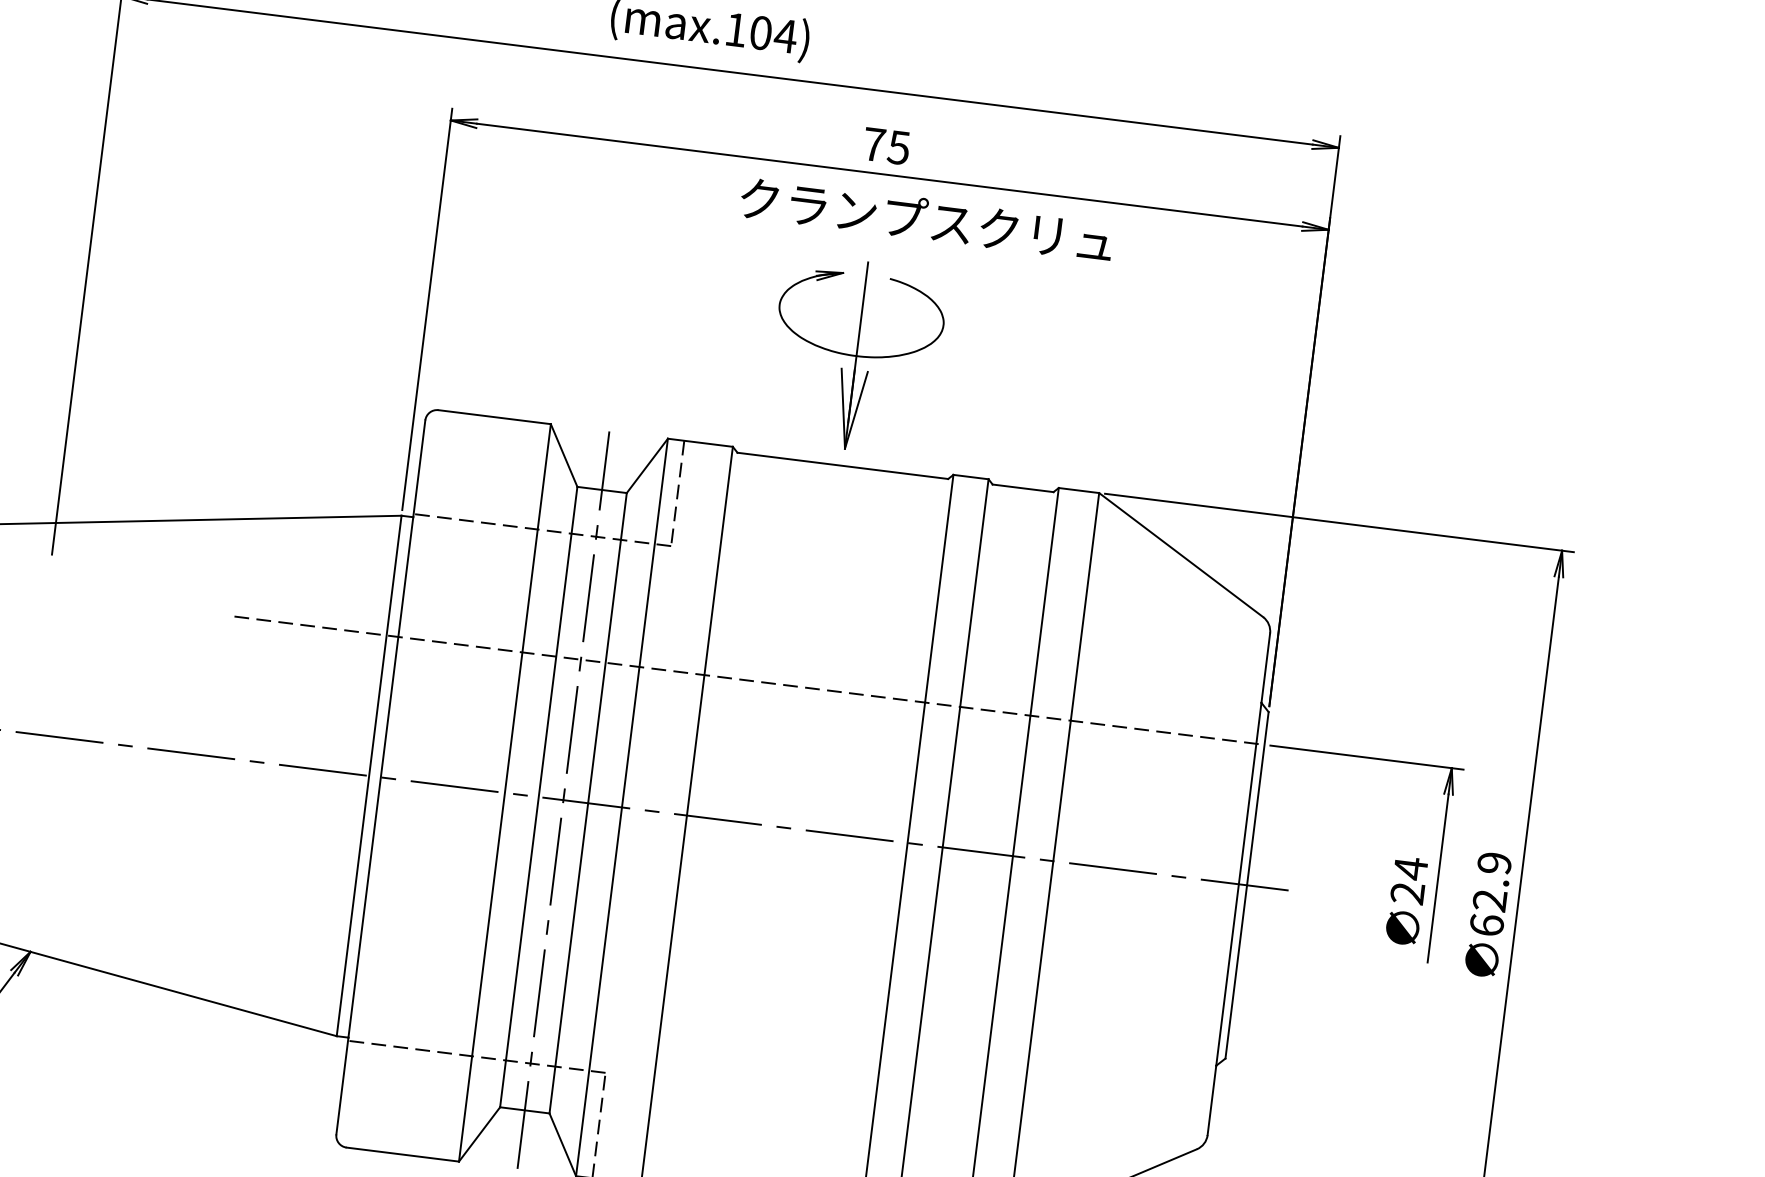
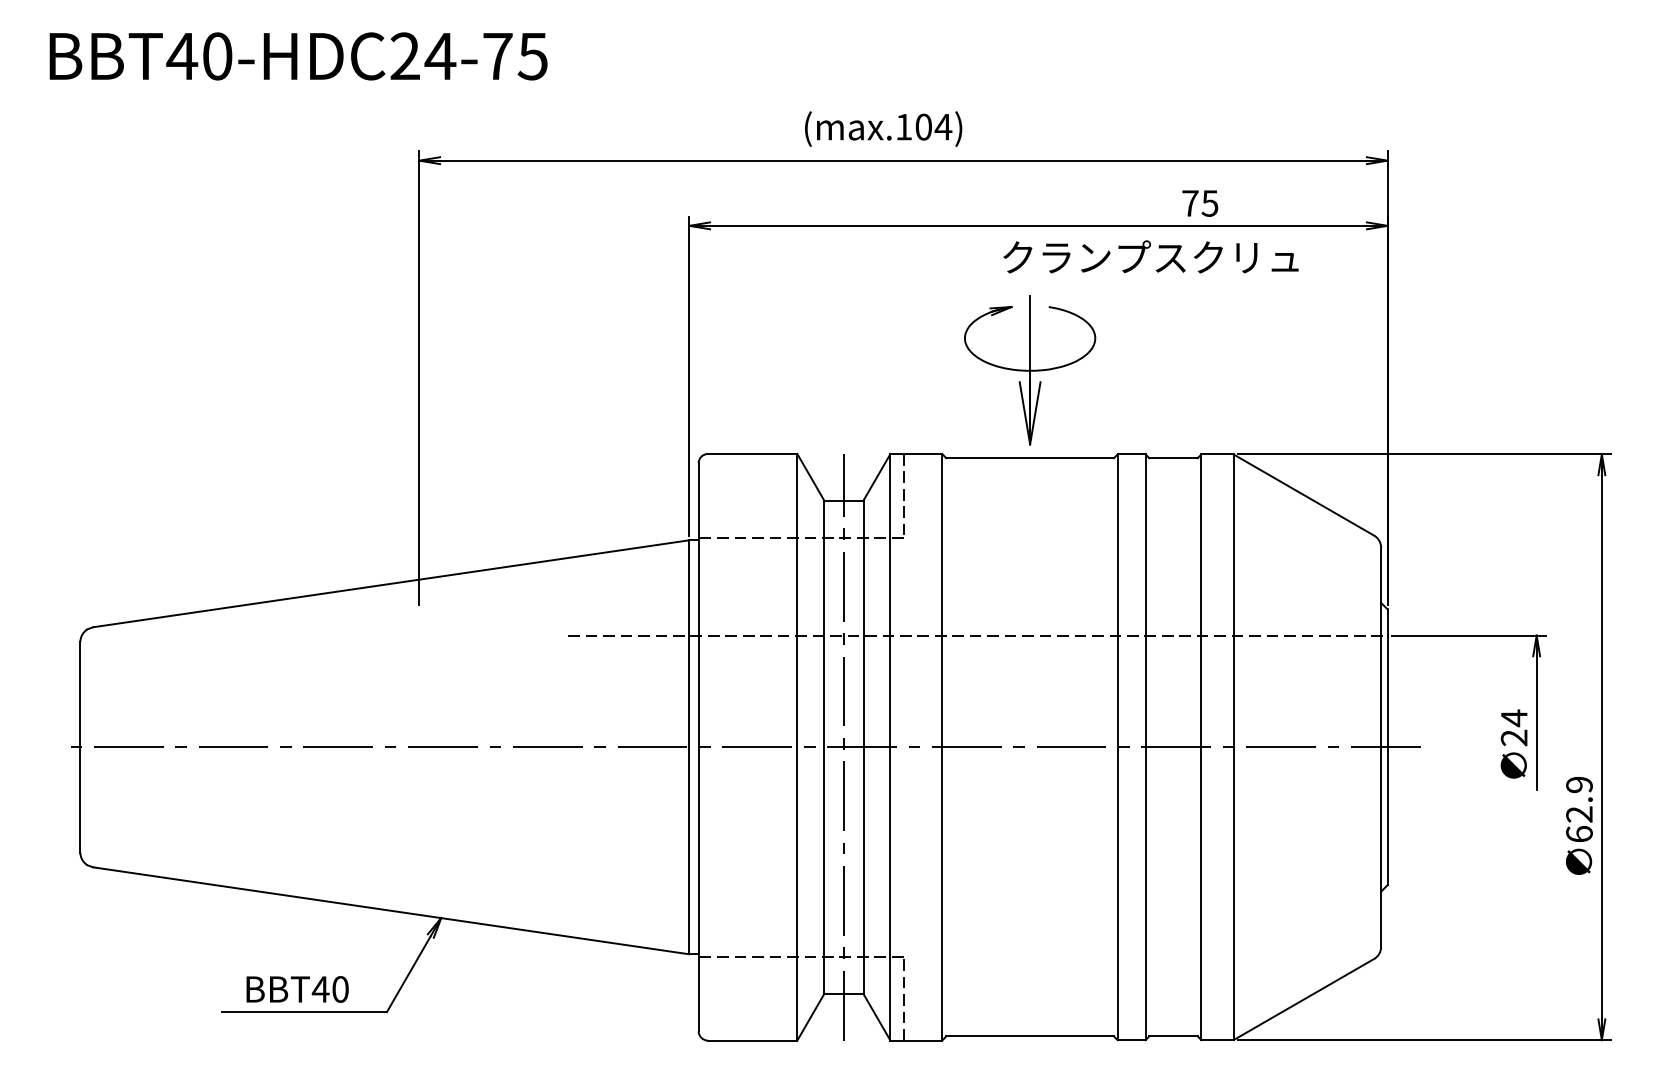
text: (886, 146) -> (1200, 203), moved
text: (926, 218) -> (1150, 256), moved
text: (1488, 914) -> (1579, 825), moved

